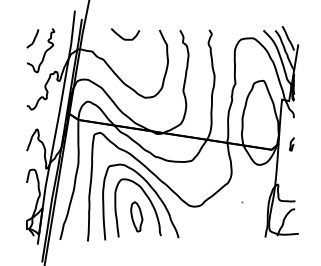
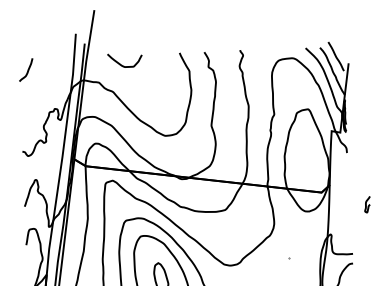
curve: (123, 37) -> (122, 64), moved
curve: (44, 52) -> (41, 86), removed
curve: (291, 144) -> (366, 204), moved

